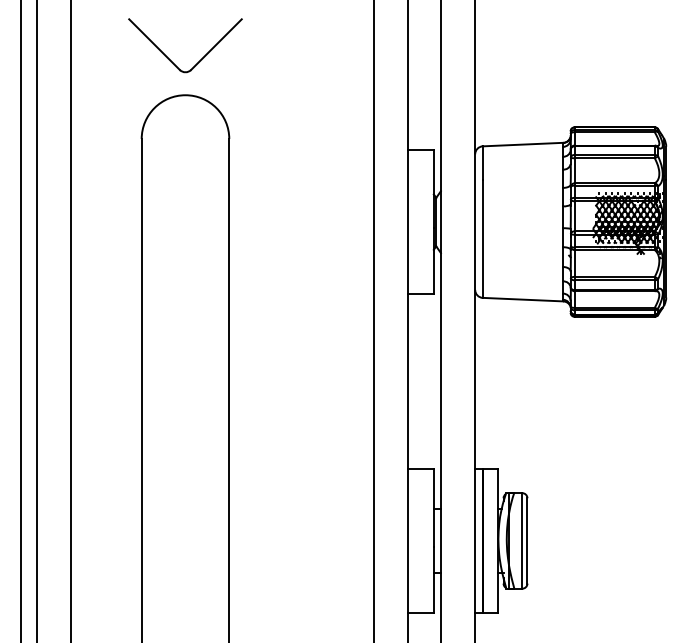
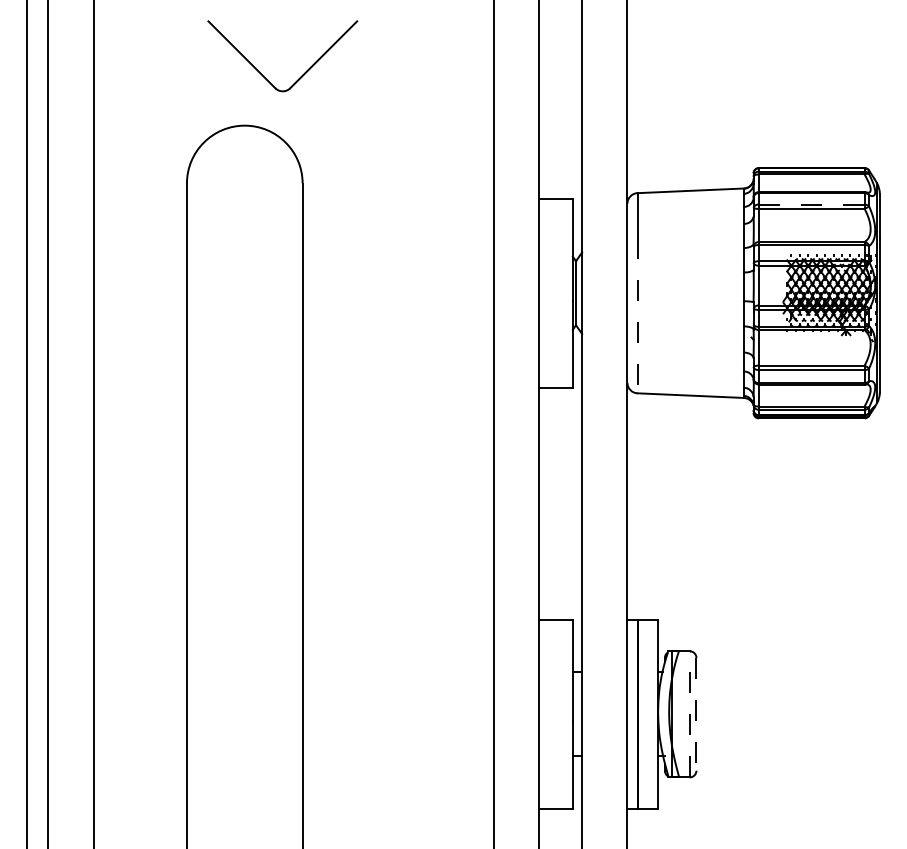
part: (170, 60) -> (263, 75), moved
line: (614, 154) -> (811, 204), solid -> dashed
line: (482, 238) -> (637, 315), solid -> dashed
line: (522, 540) -> (689, 713), solid -> dashed
line: (527, 541) -> (696, 714), solid -> dashed

